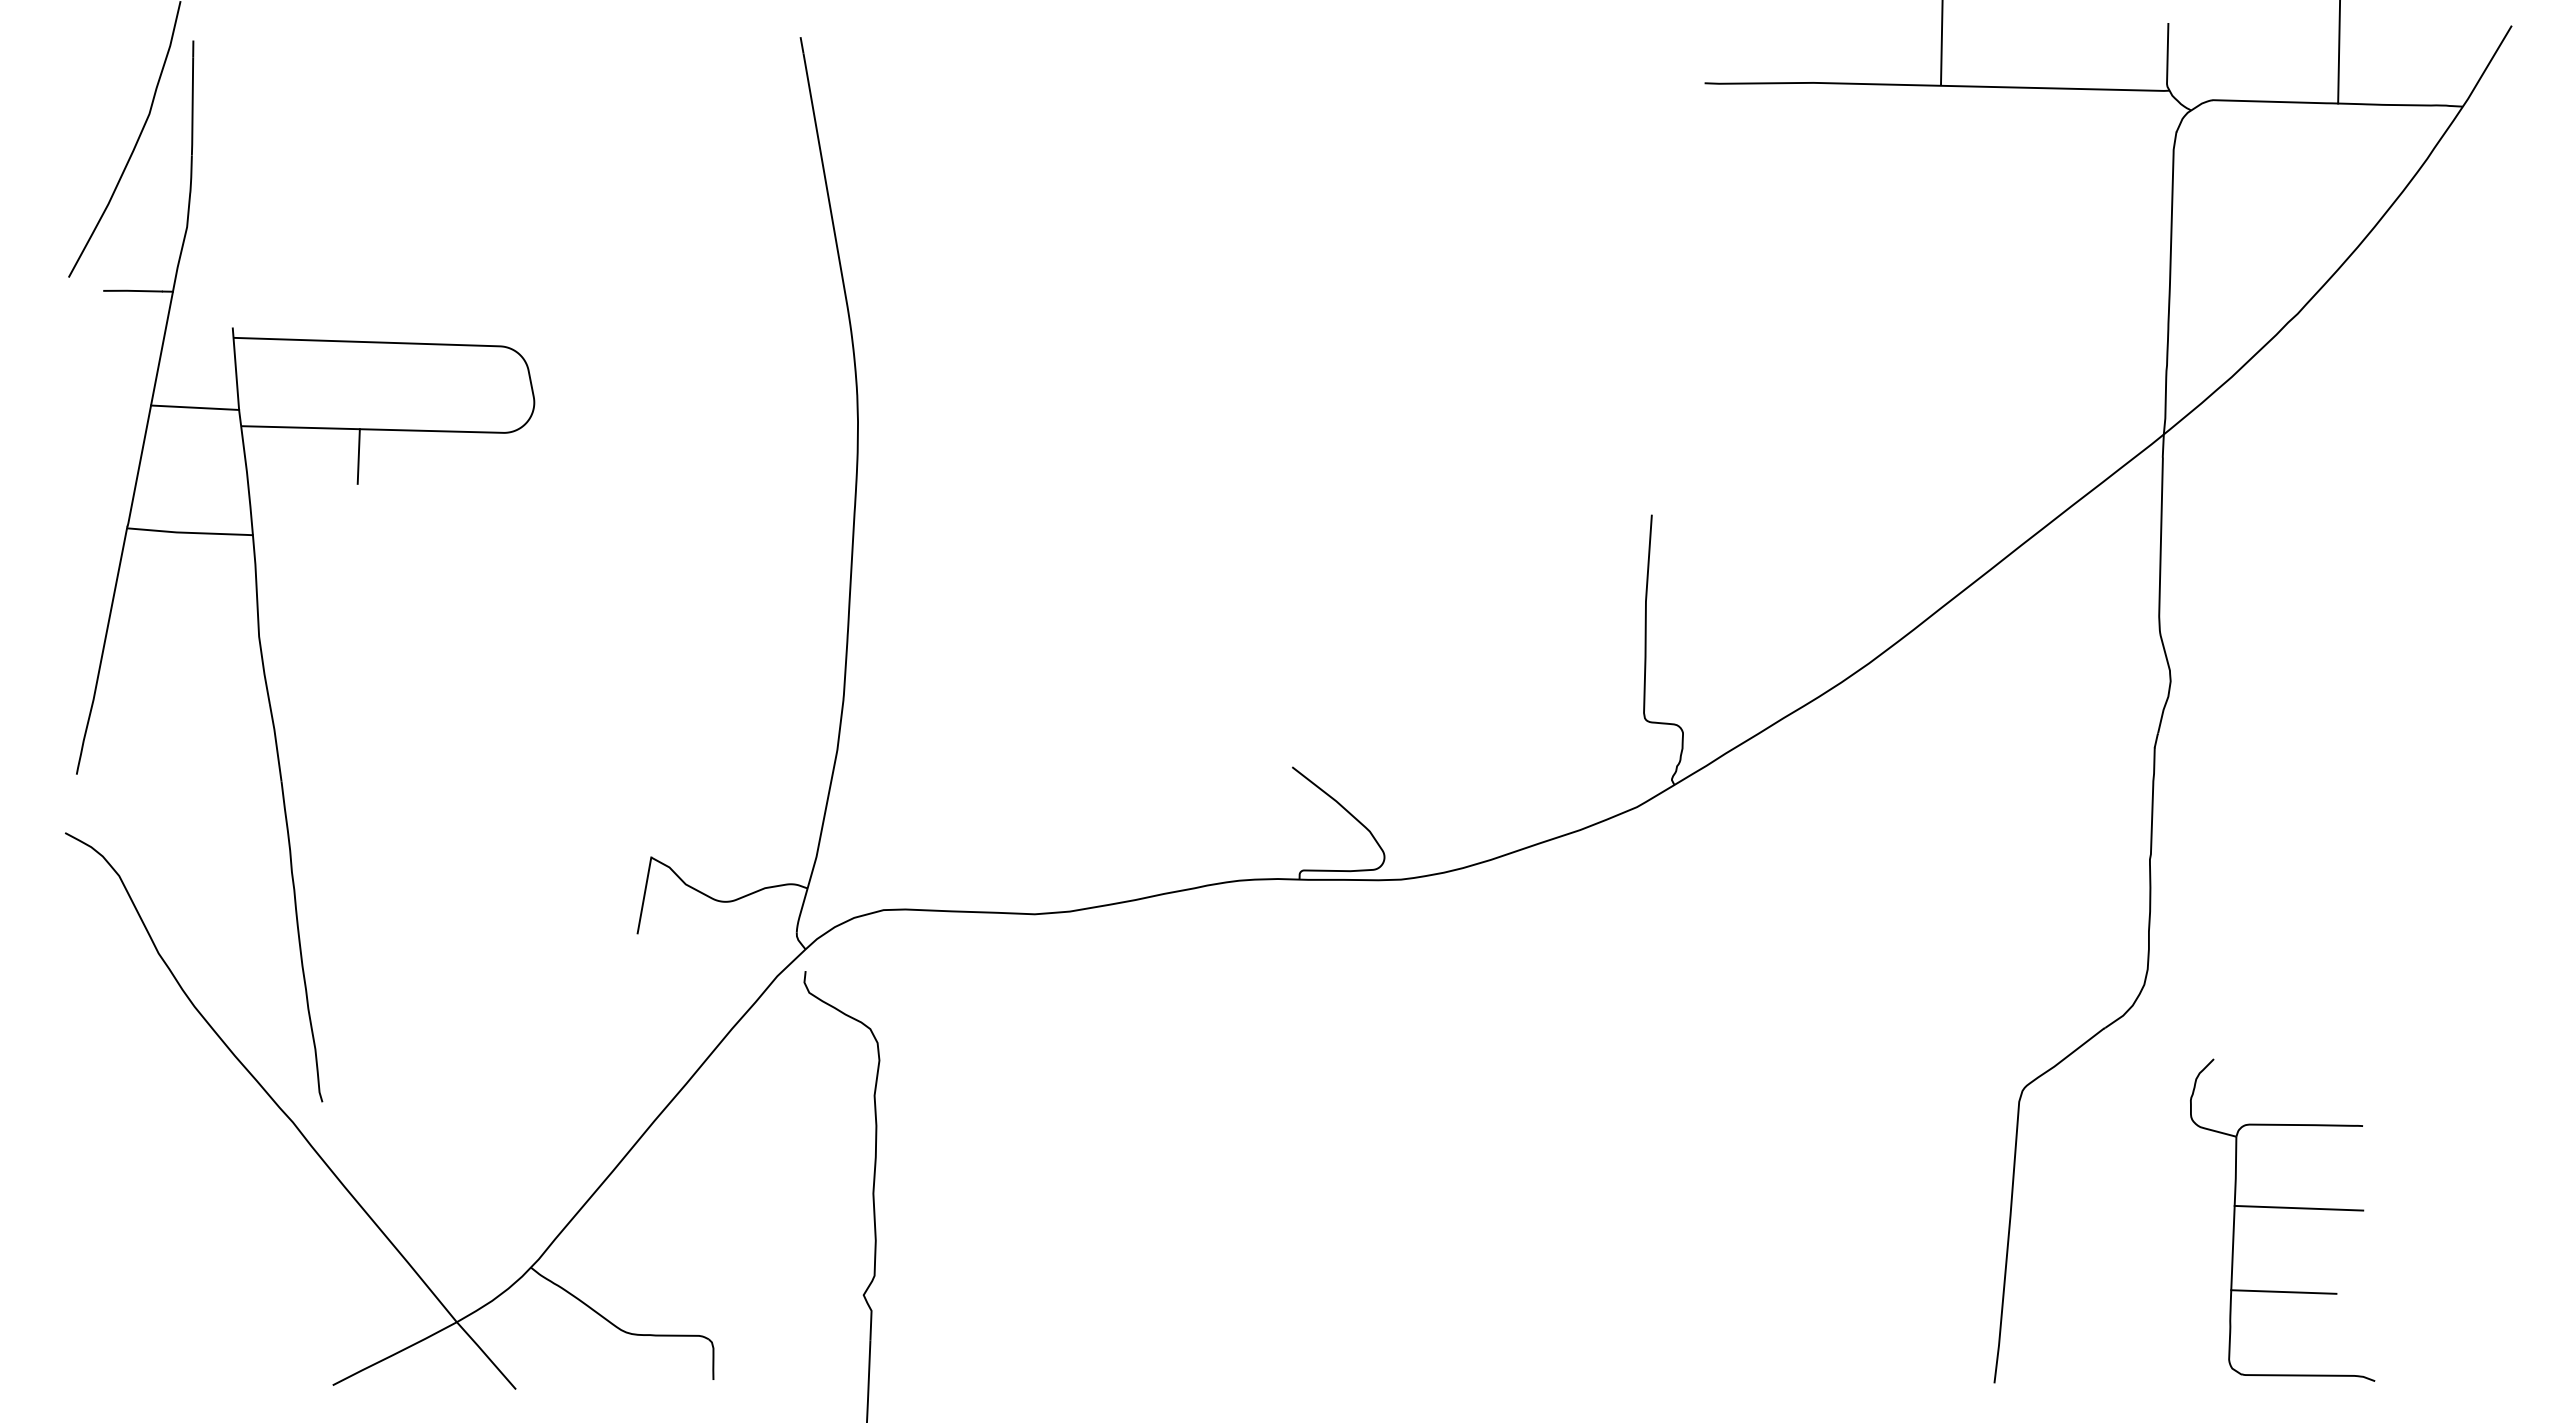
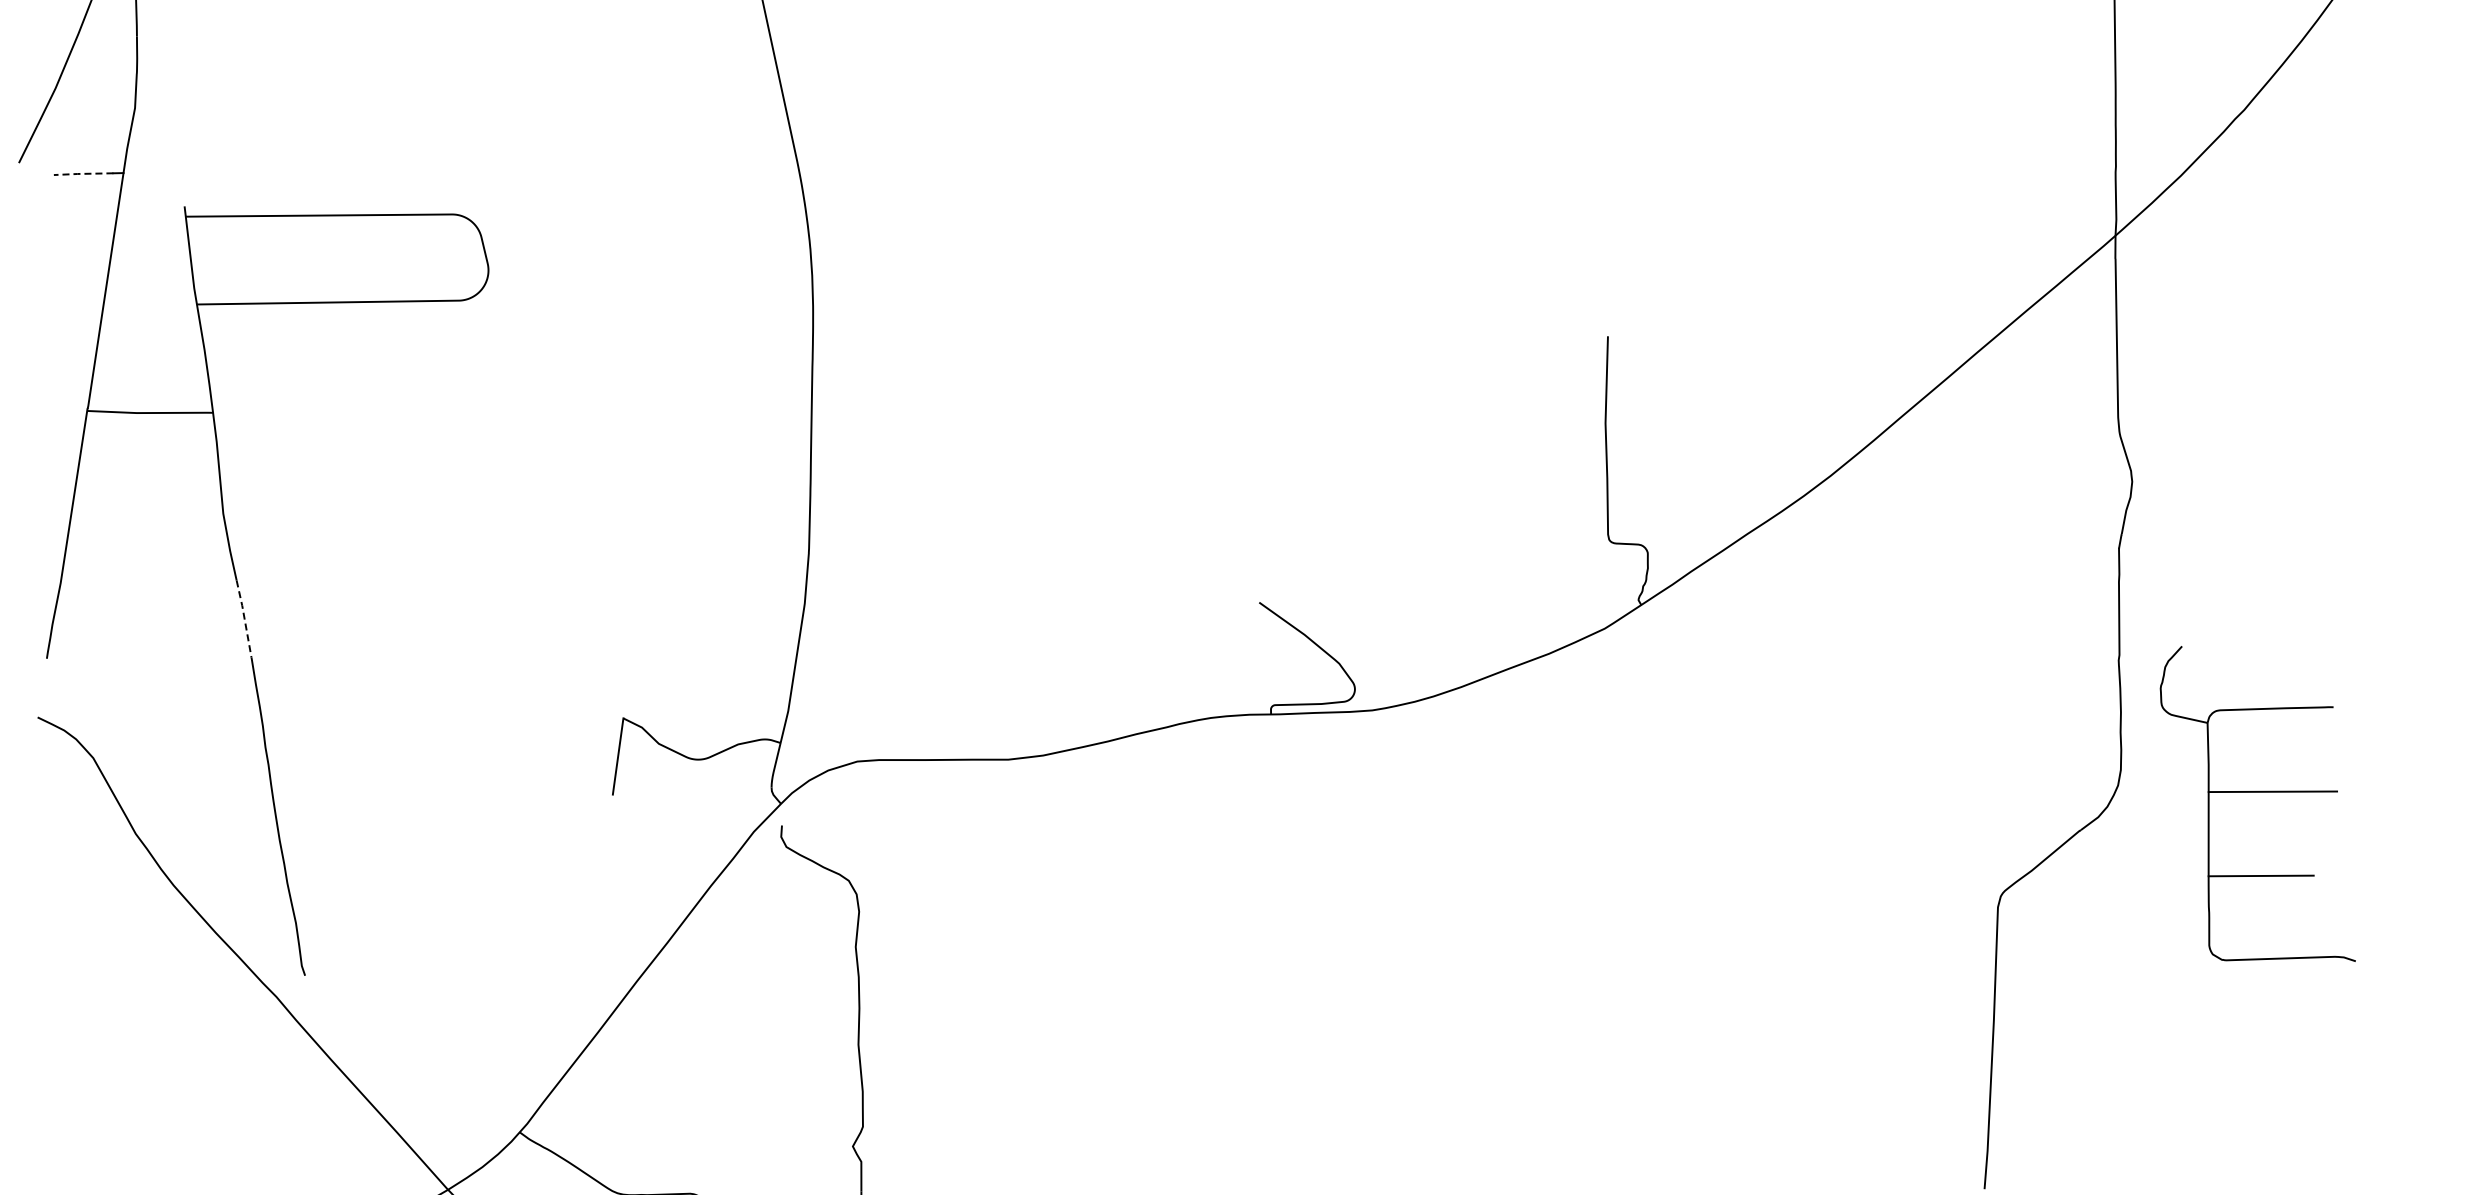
line: (132, 290) -> (83, 173), solid -> dashed
line: (195, 407) -> (150, 287), removed
line: (358, 456) -> (315, 330), removed
line: (276, 742) -> (244, 618), solid -> dashed
part: (2282, 1208) -> (2256, 792), moved

